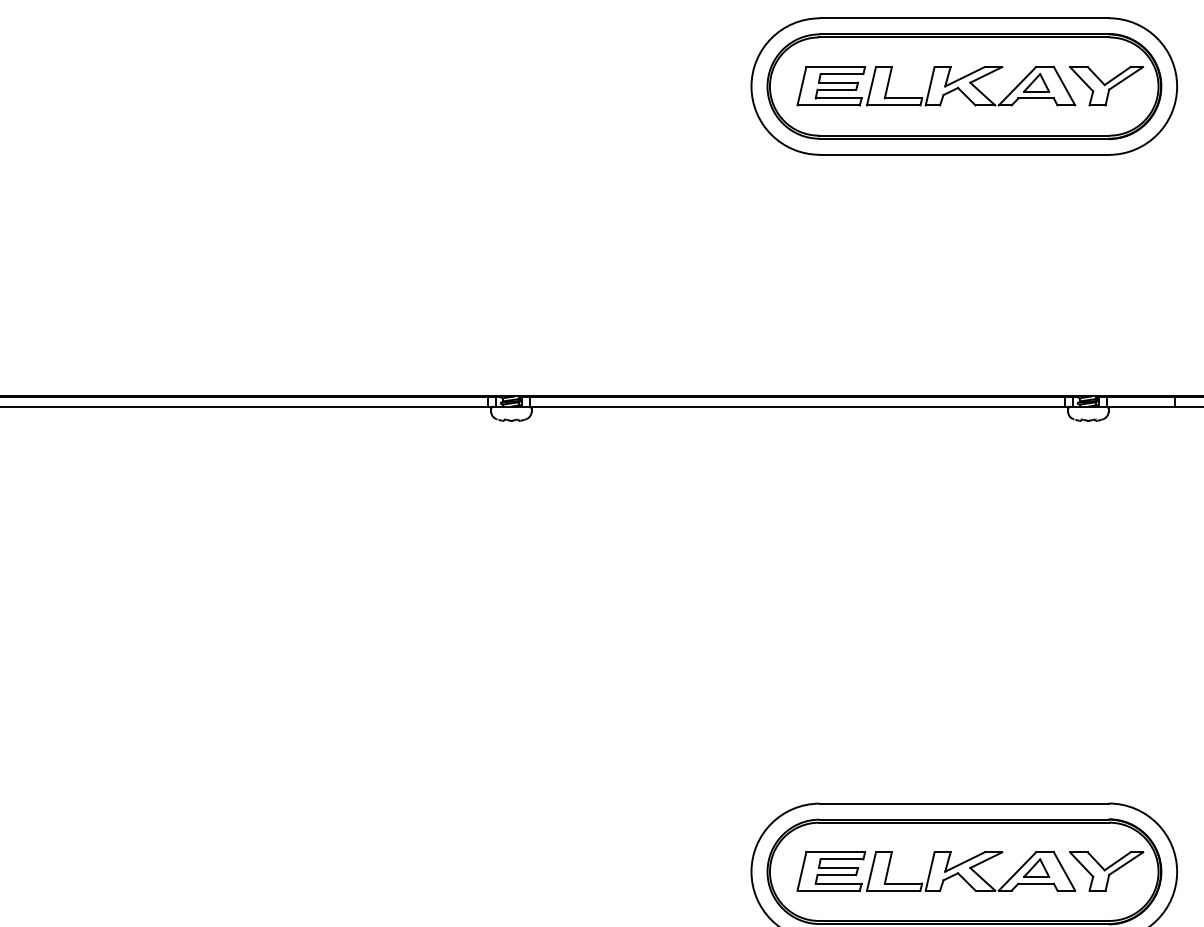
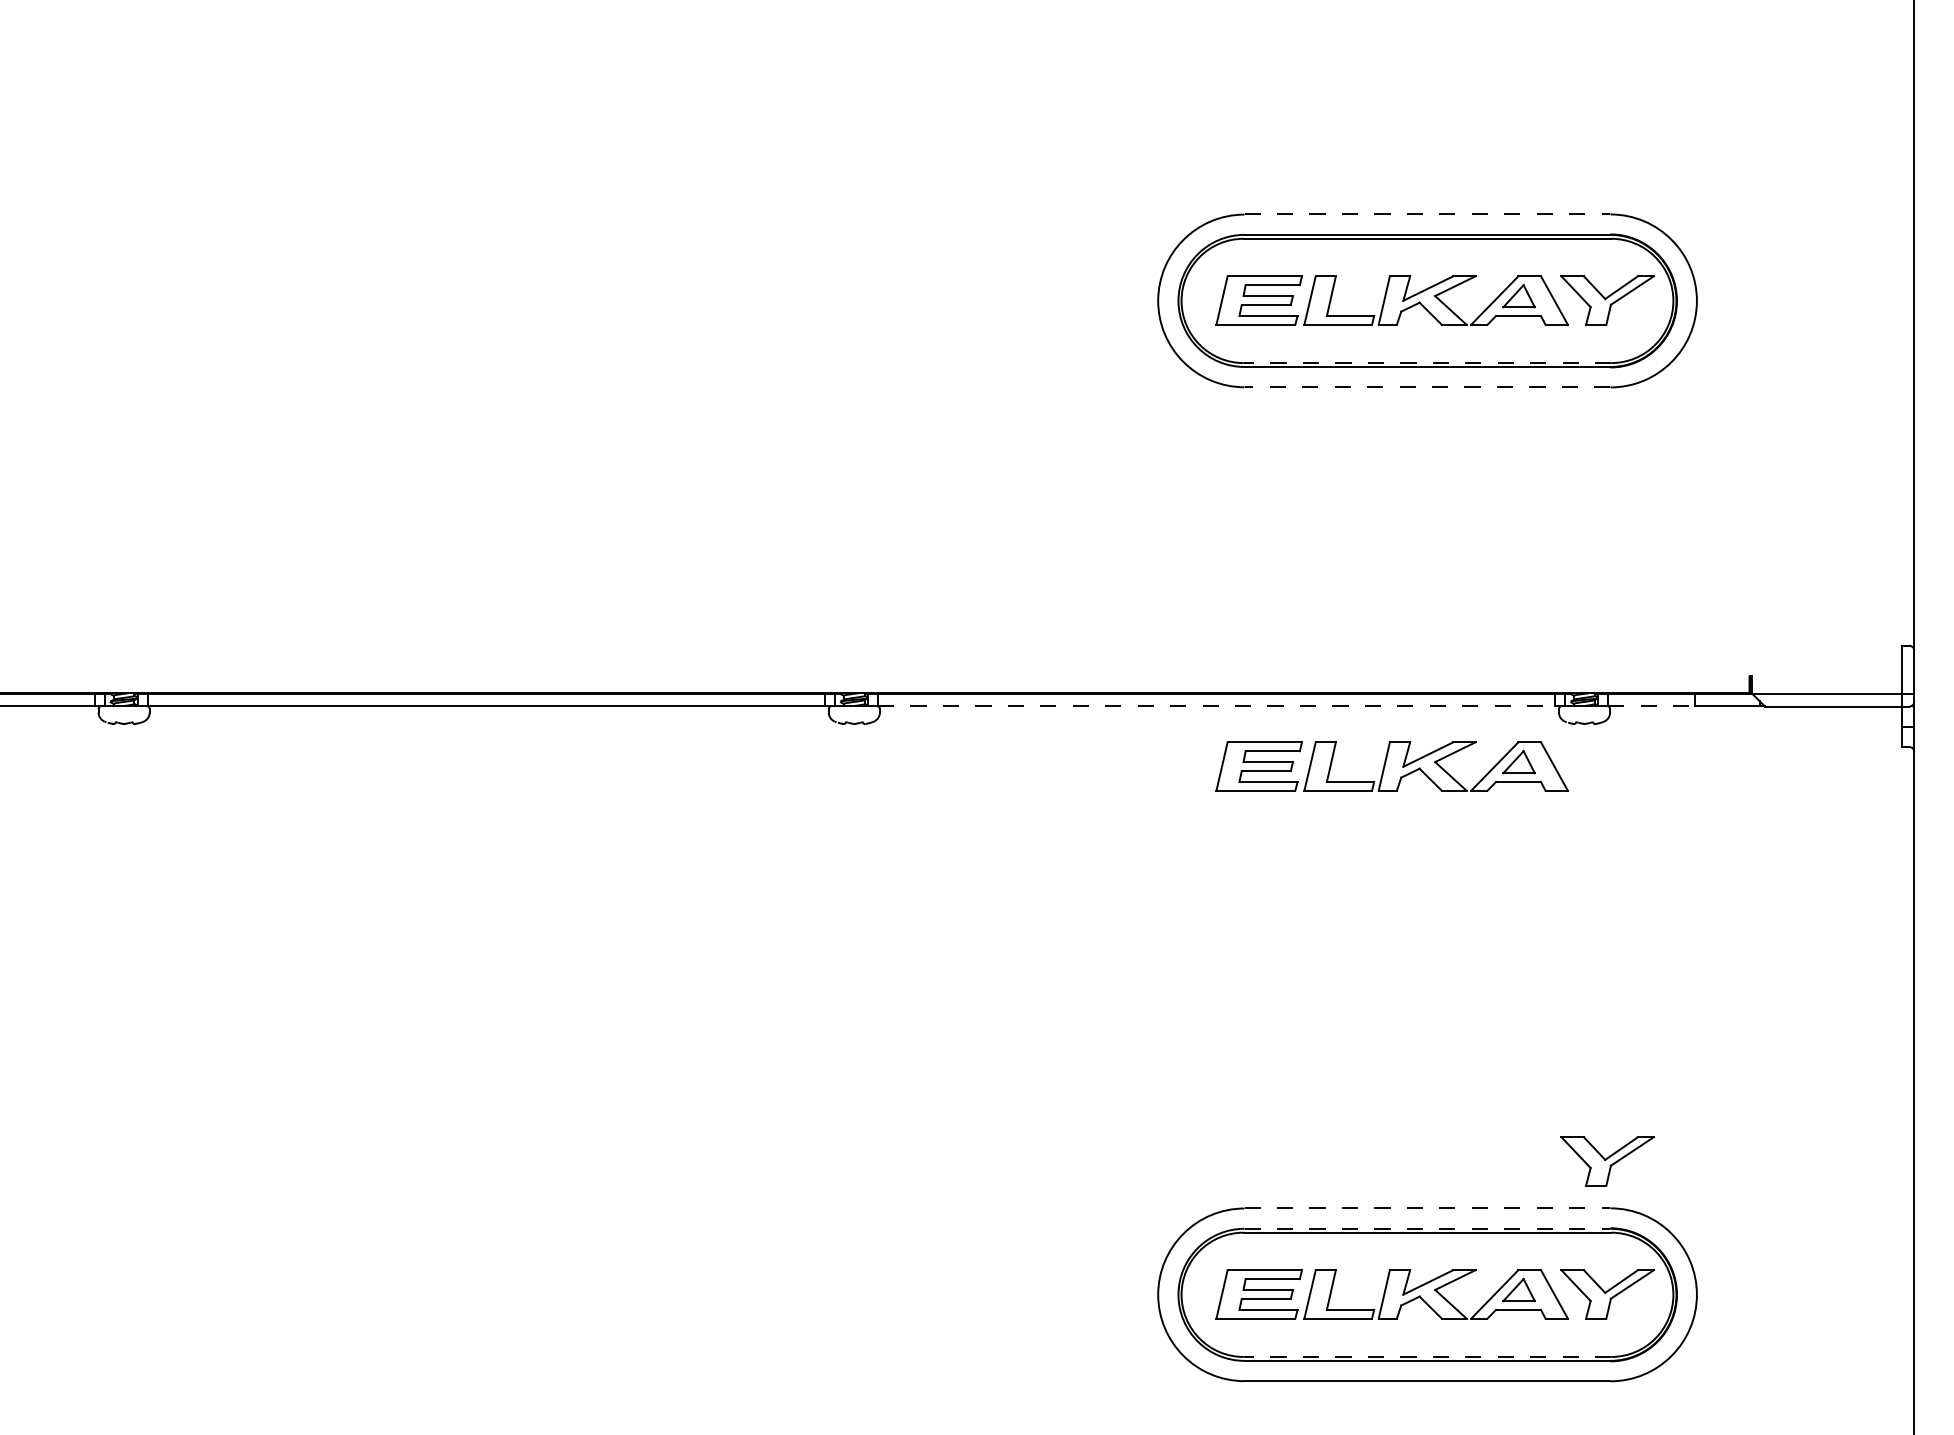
line: (964, 18) -> (1427, 214), solid -> dashed
line: (964, 135) -> (1427, 362), solid -> dashed
line: (964, 154) -> (1427, 387), solid -> dashed
line: (797, 406) -> (1216, 705), solid -> dashed
line: (1141, 406) -> (1651, 705), solid -> dashed
part: (935, 454) -> (1391, 766), added
part: (1106, 766) -> (1607, 1161), added
line: (964, 803) -> (1427, 1208), solid -> dashed
line: (964, 819) -> (1427, 1228), solid -> dashed
line: (964, 920) -> (1427, 1356), solid -> dashed

